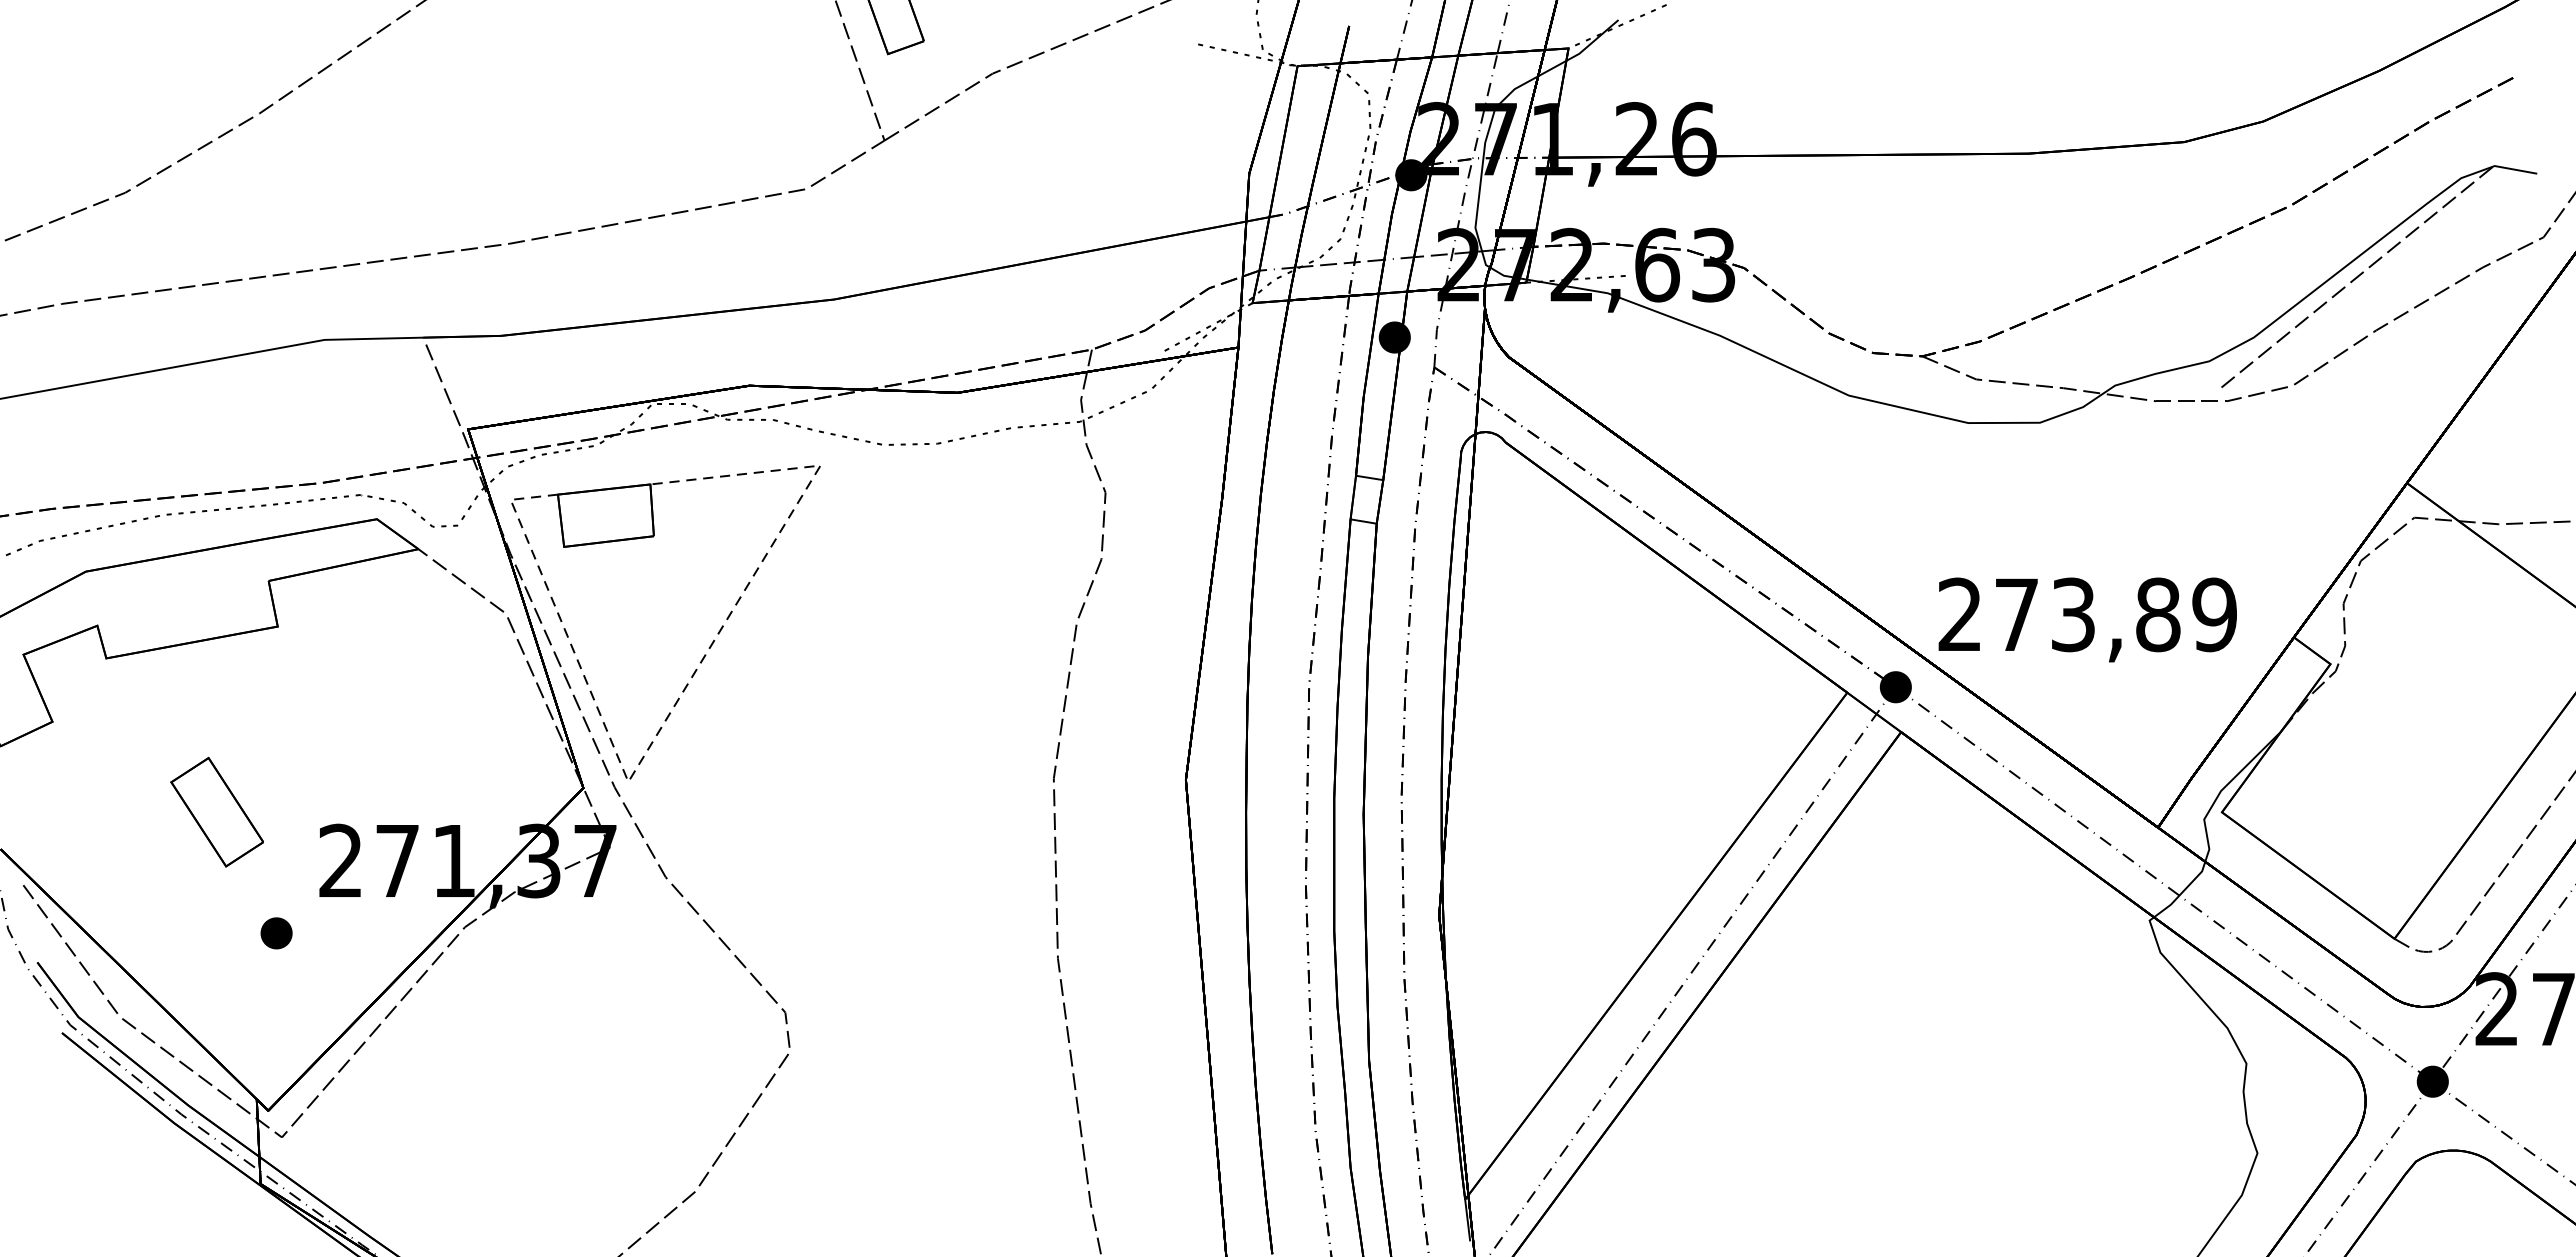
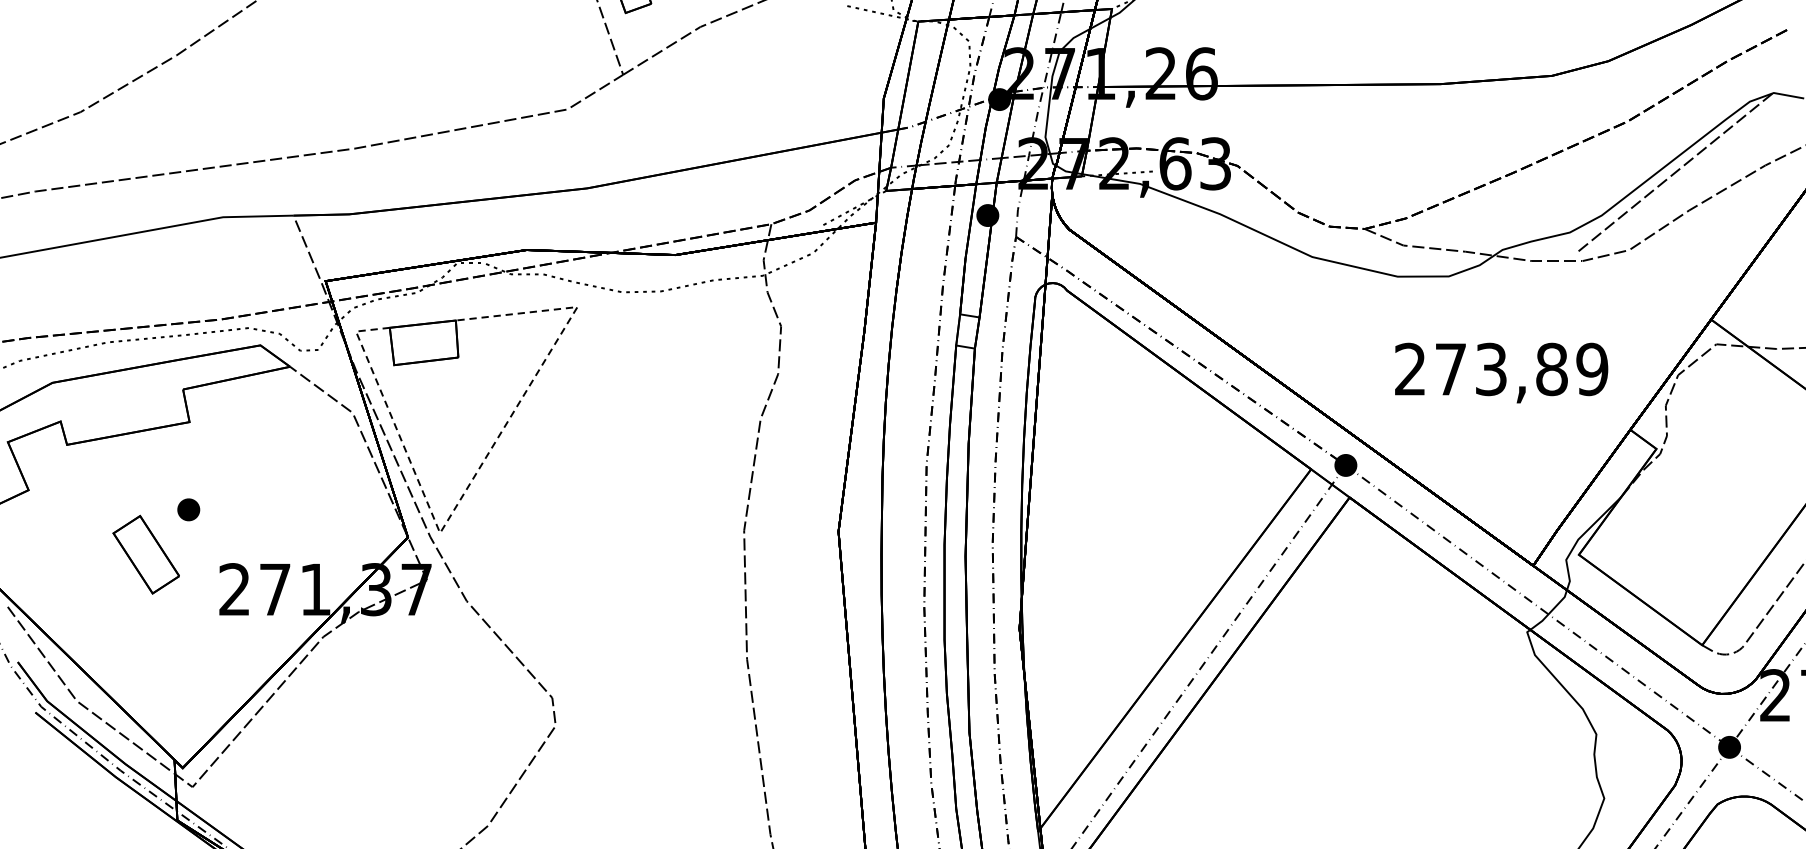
text: (2087, 619) -> (1501, 372), moved
part: (276, 933) -> (188, 509), moved

